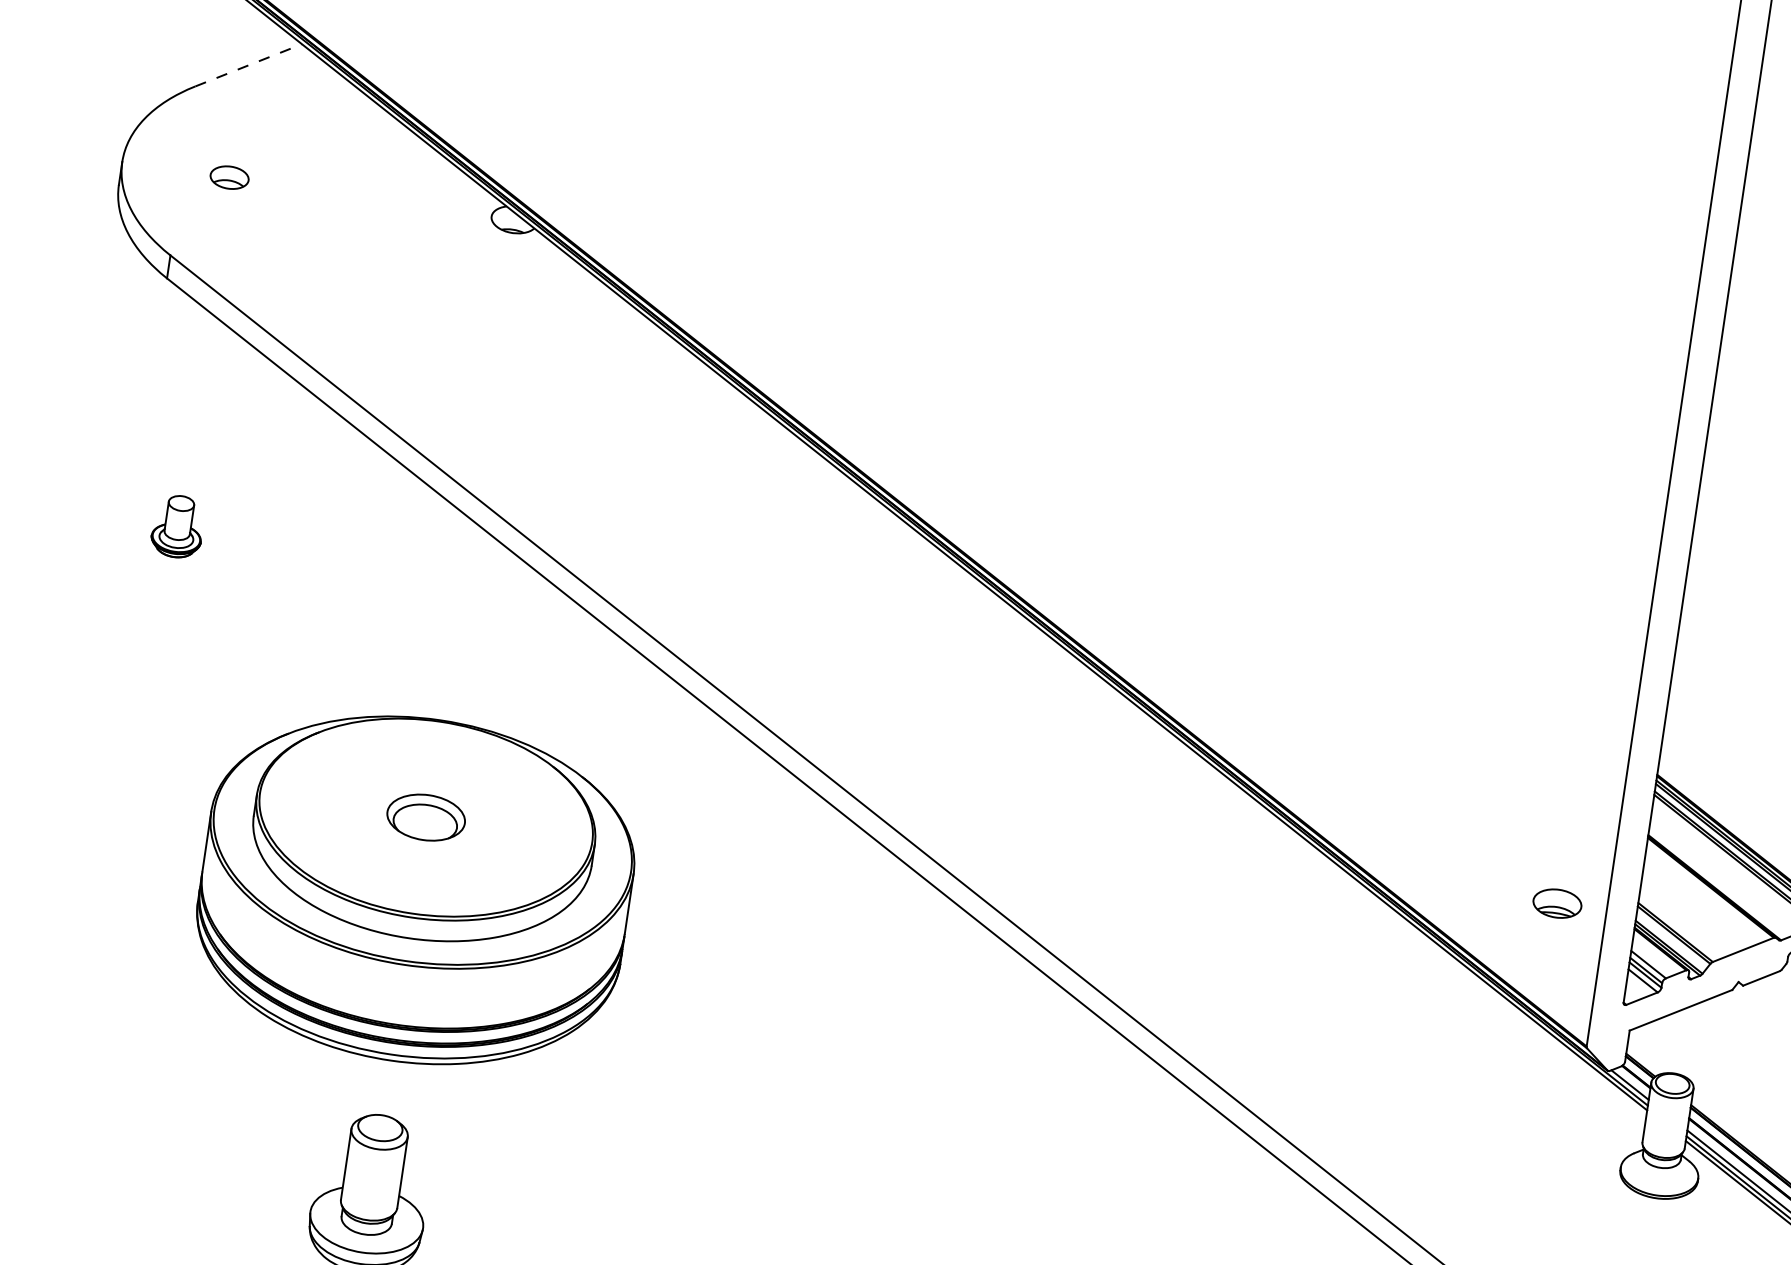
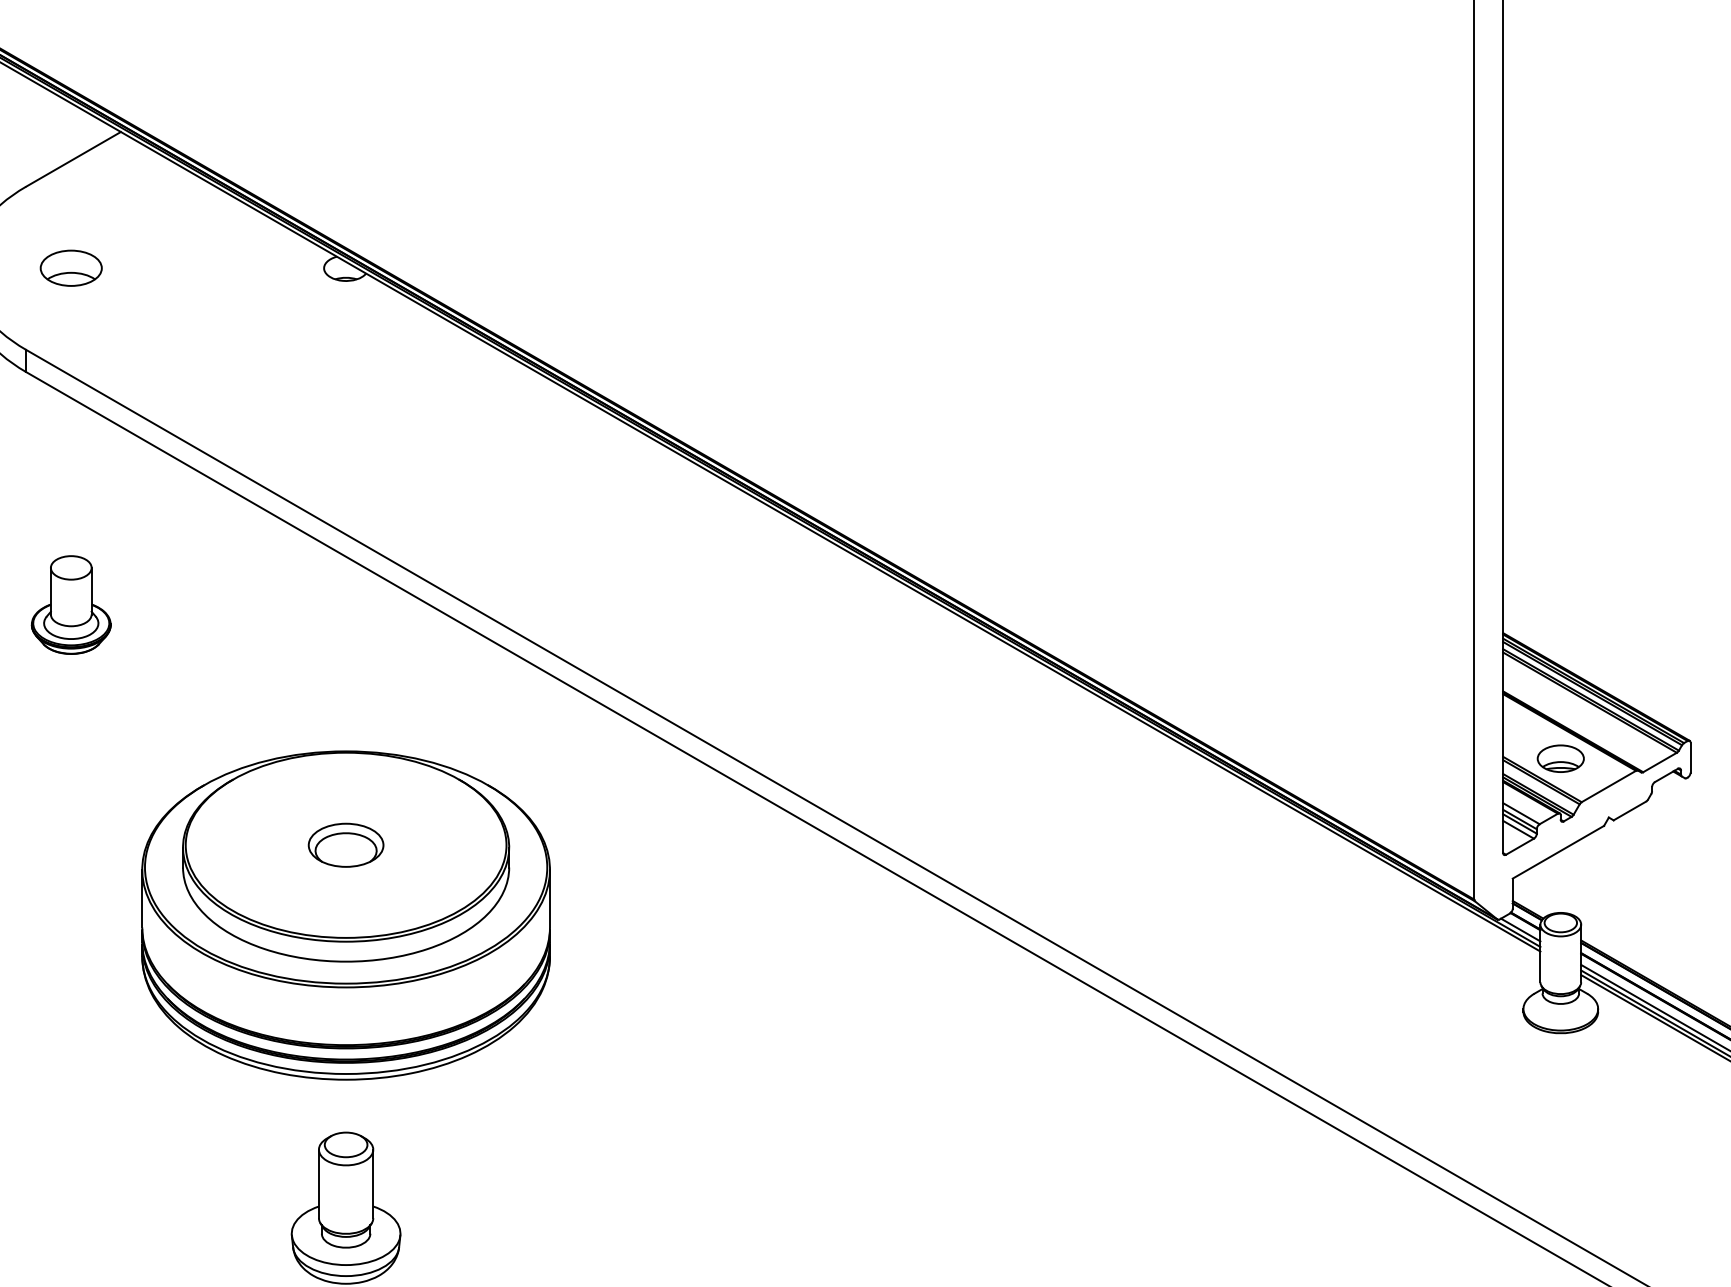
line: (248, 65) -> (73, 159), dashed -> solid
part: (229, 176) -> (70, 267), size x1.67
part: (177, 526) -> (70, 604), size x1.67
part: (1557, 903) -> (1560, 758), moved

